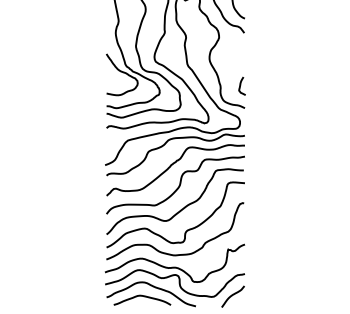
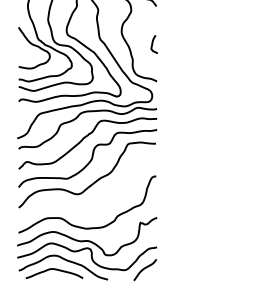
curve: (241, 85) -> (153, 43), moved
curve: (187, 229) -> (99, 202), removed

